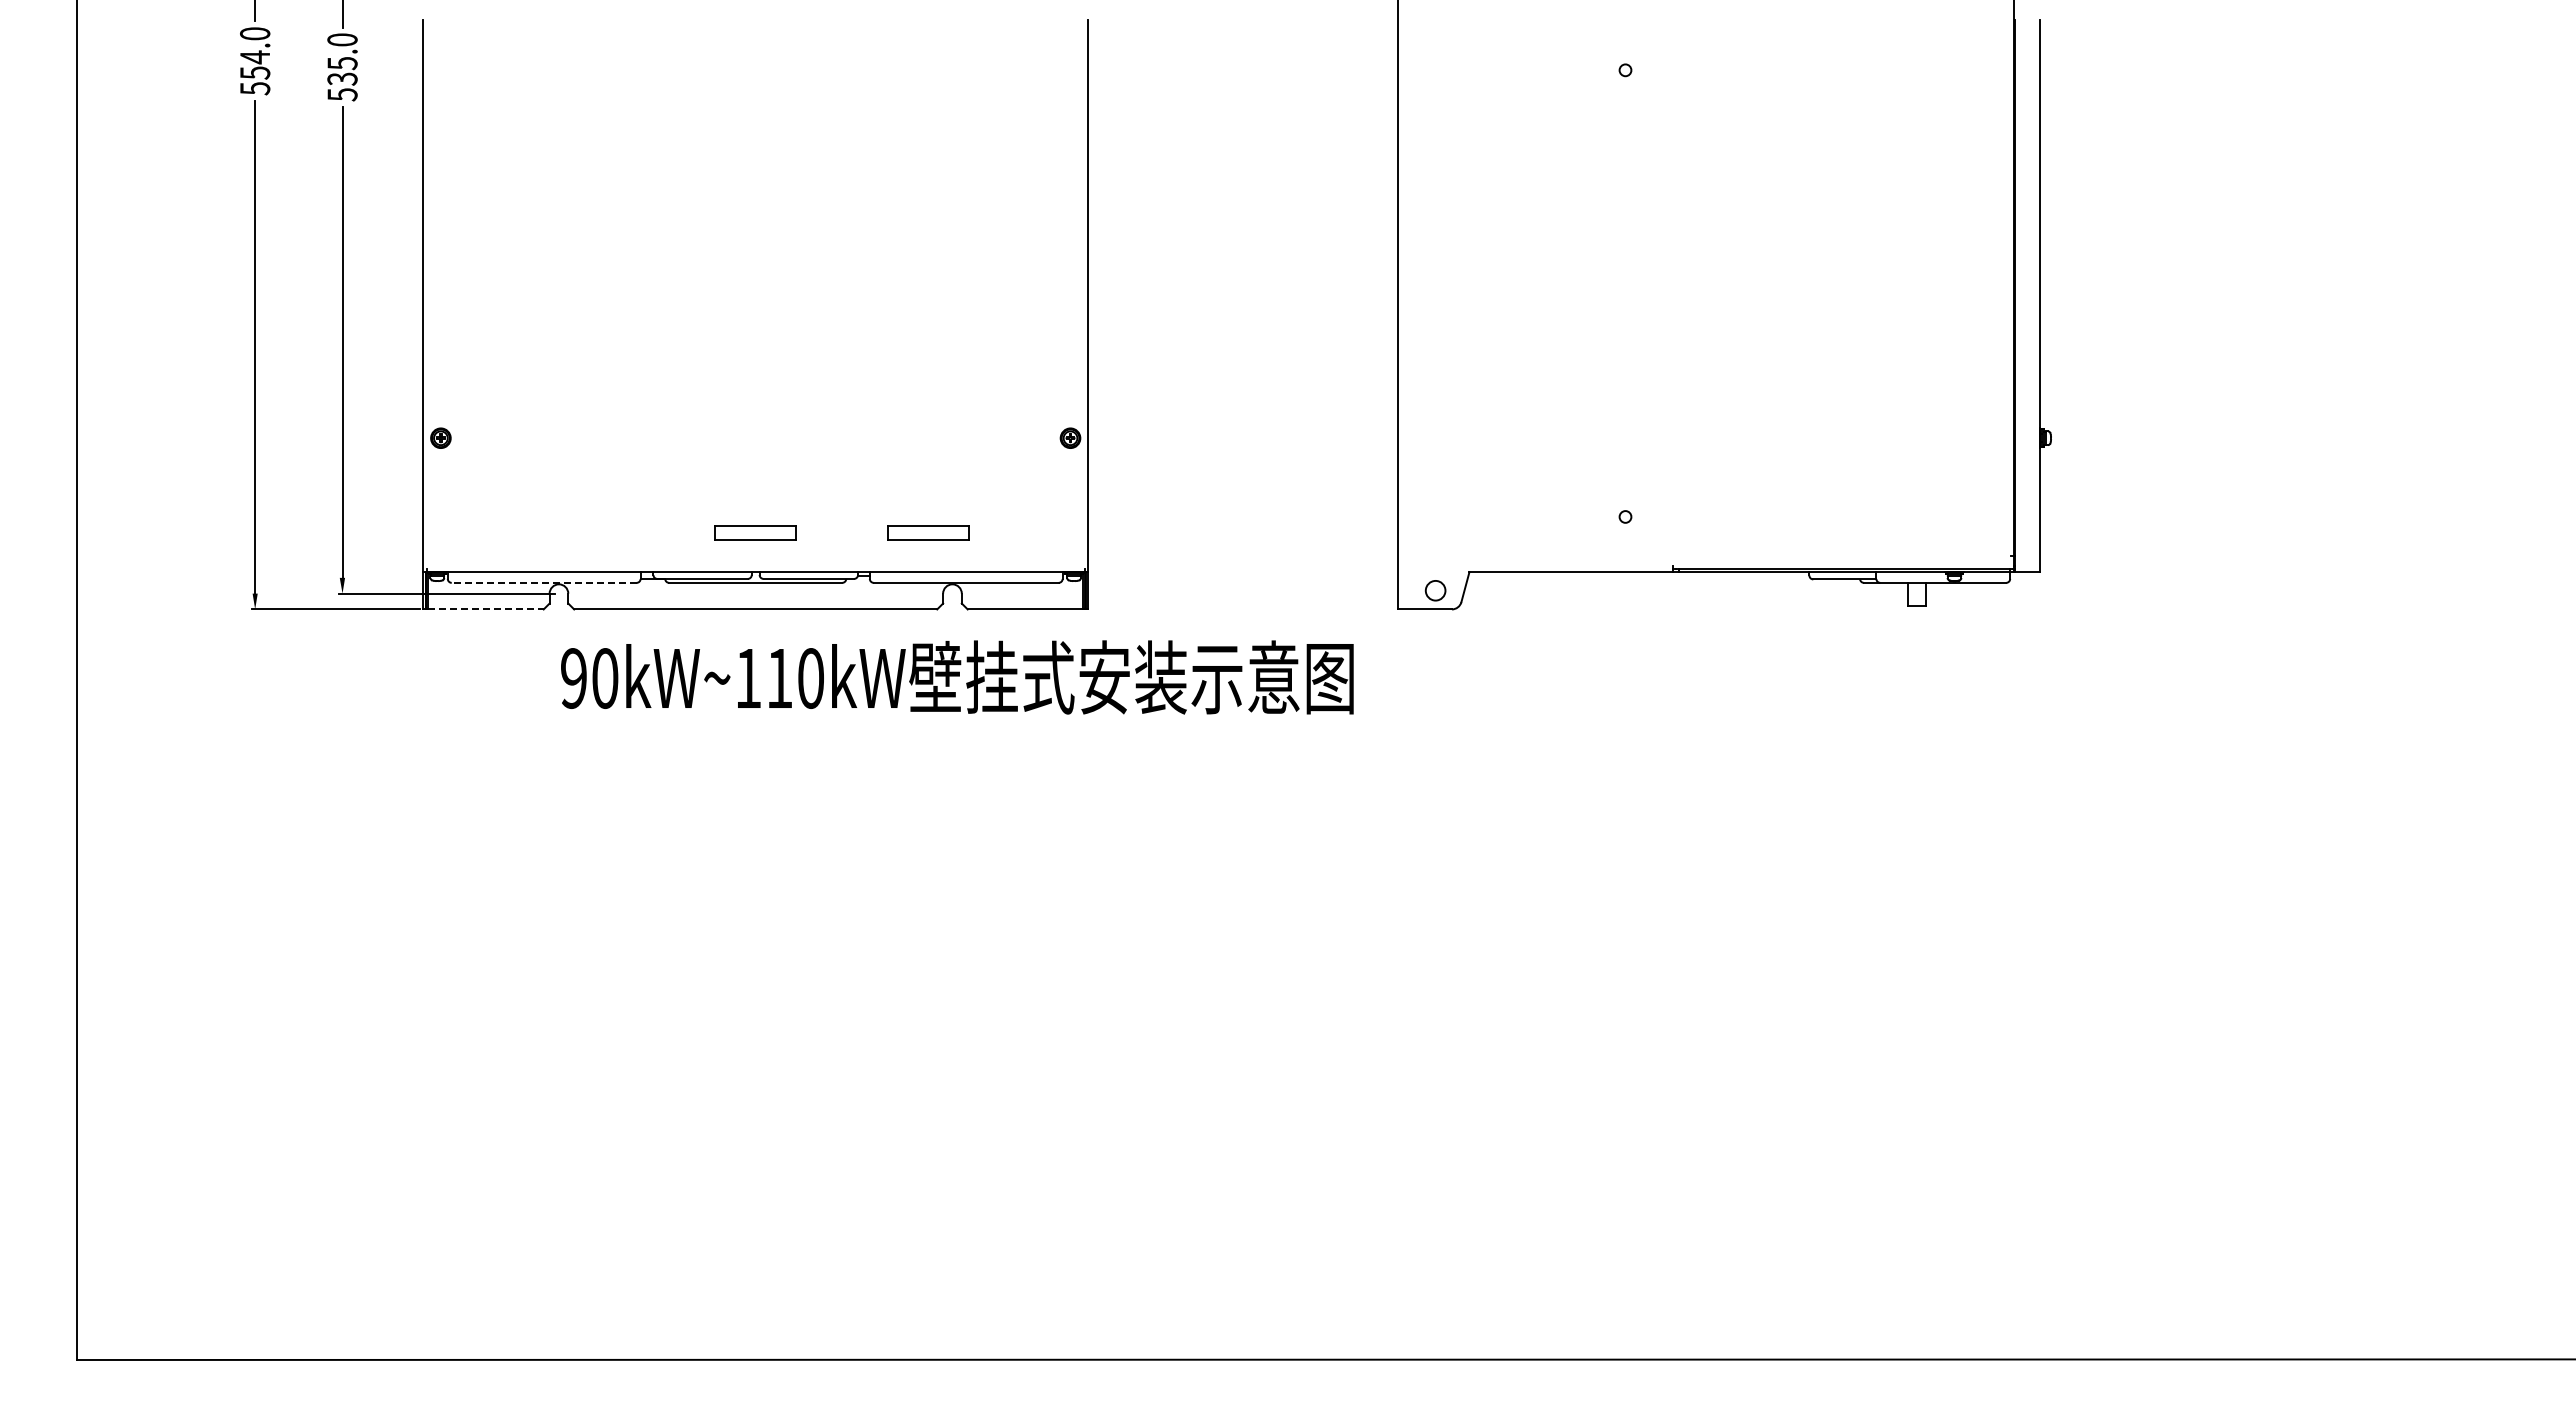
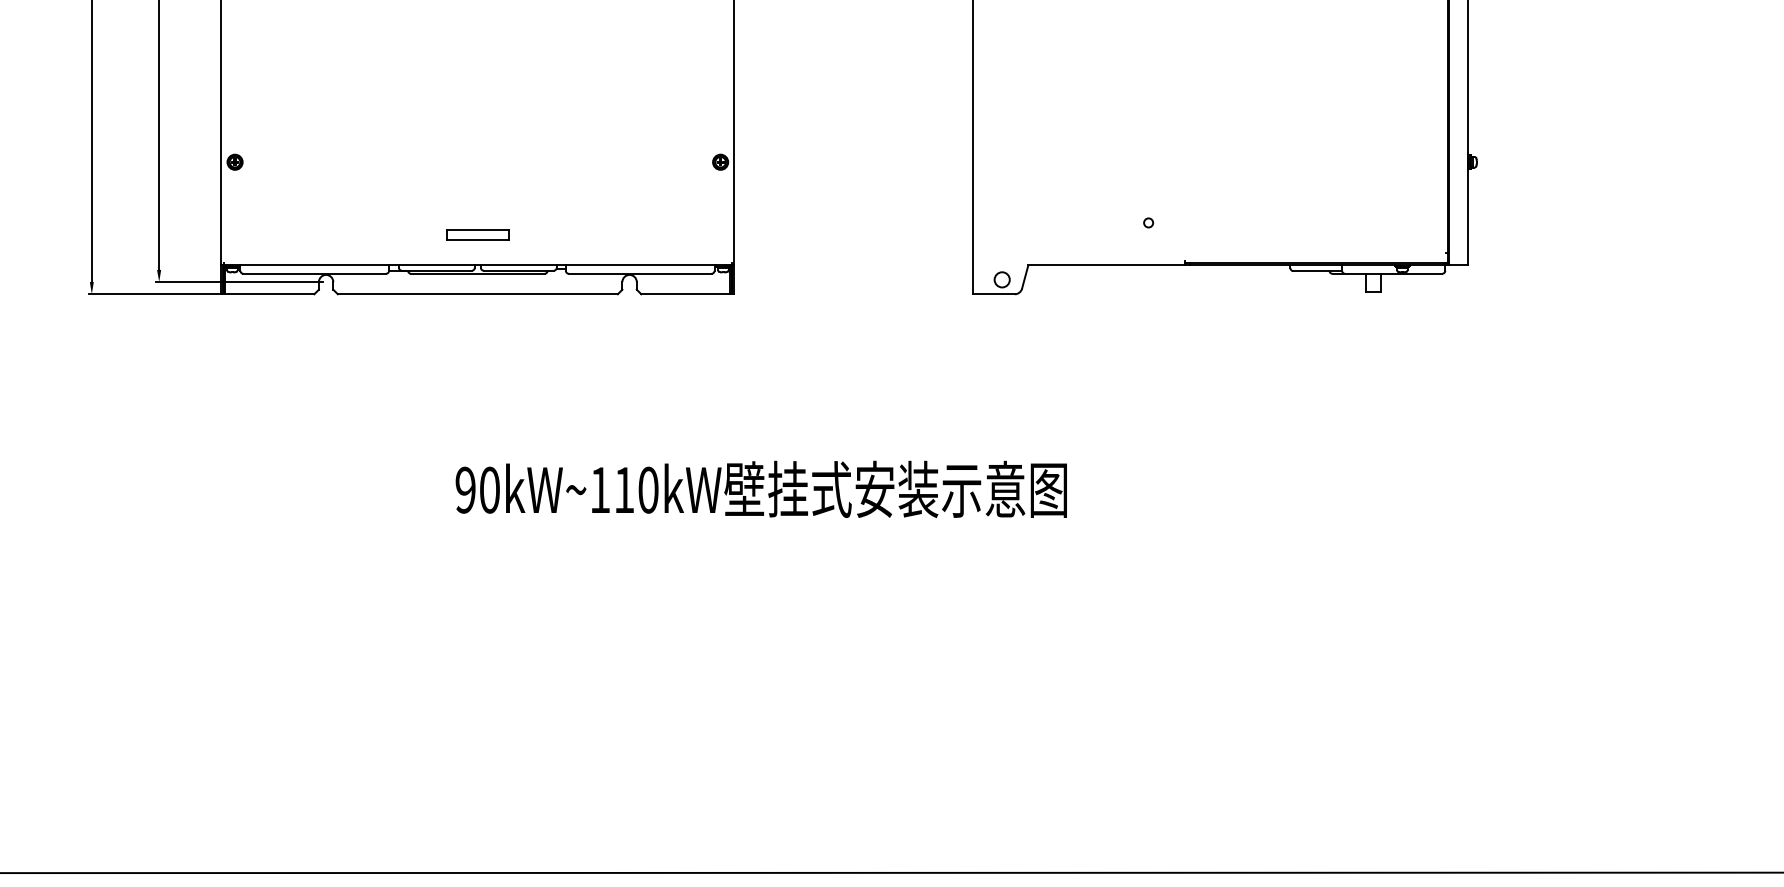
part: (928, 532) -> (611, 234), removed
line: (543, 582) -> (314, 273), dashed -> solid
line: (486, 609) -> (270, 294), dashed -> solid
text: (957, 677) -> (761, 489), moved

